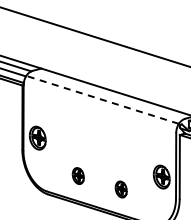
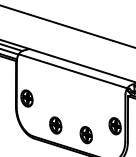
line: (102, 99) -> (72, 71), dashed -> solid
part: (78, 175) -> (55, 125), size x1.43
part: (121, 189) -> (86, 135), size x1.43

